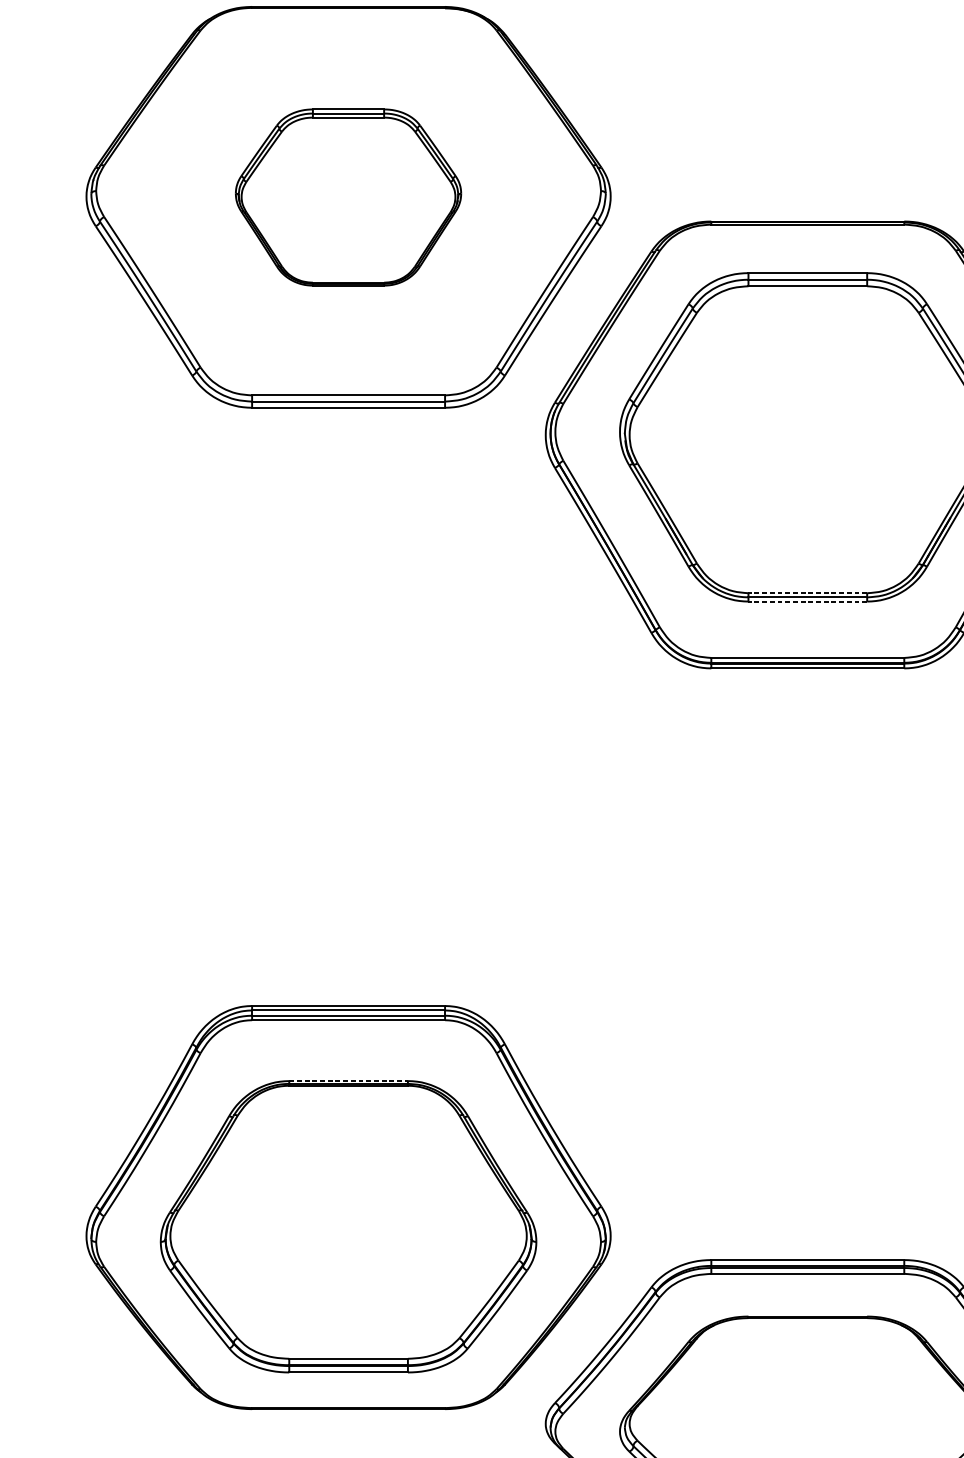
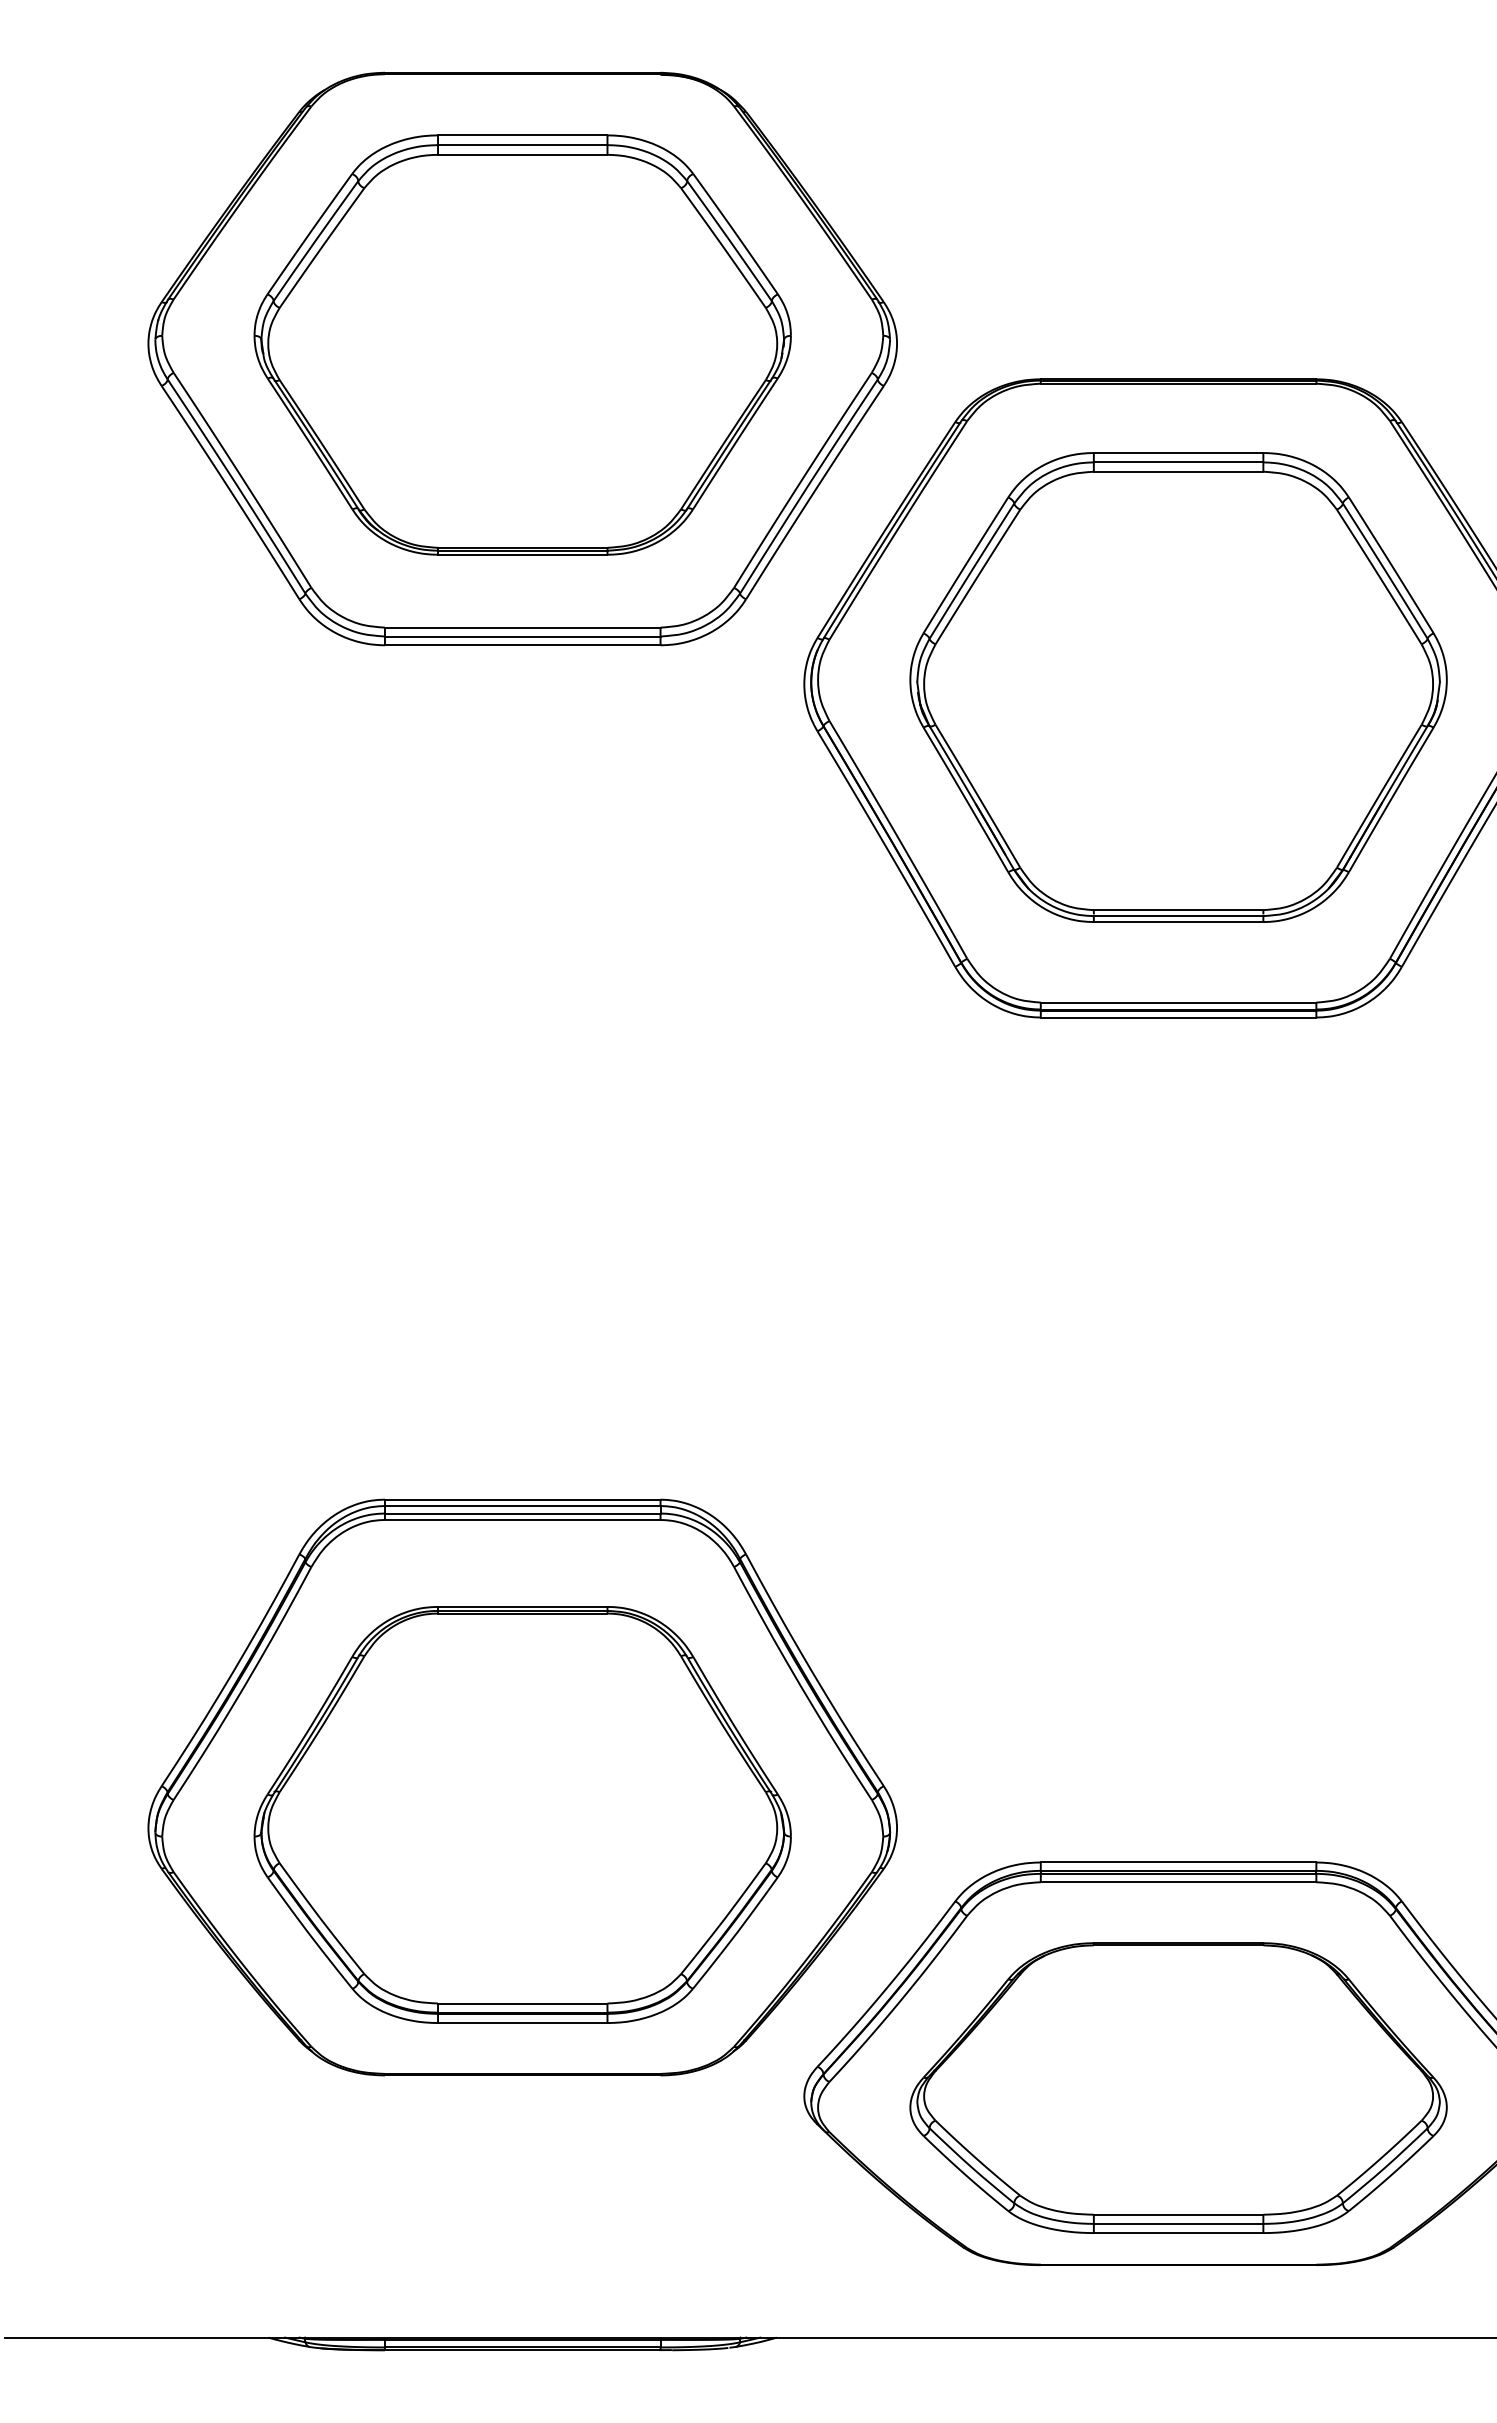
part: (348, 197) -> (522, 344), size x1.67
line: (807, 593) -> (1178, 910), dashed -> solid
line: (807, 601) -> (1178, 922), dashed -> solid
line: (348, 1080) -> (522, 1606), dashed -> solid

